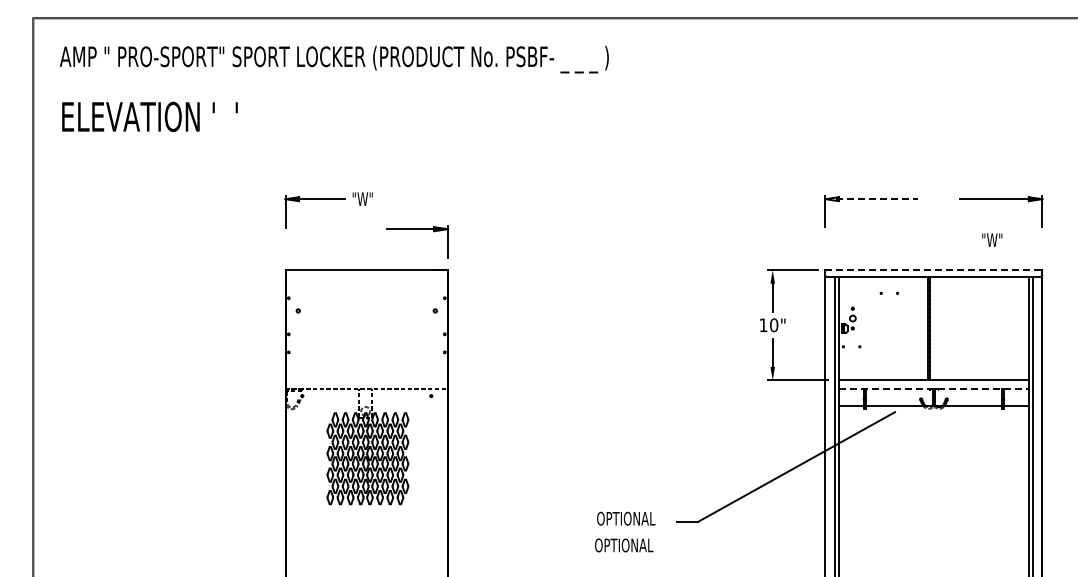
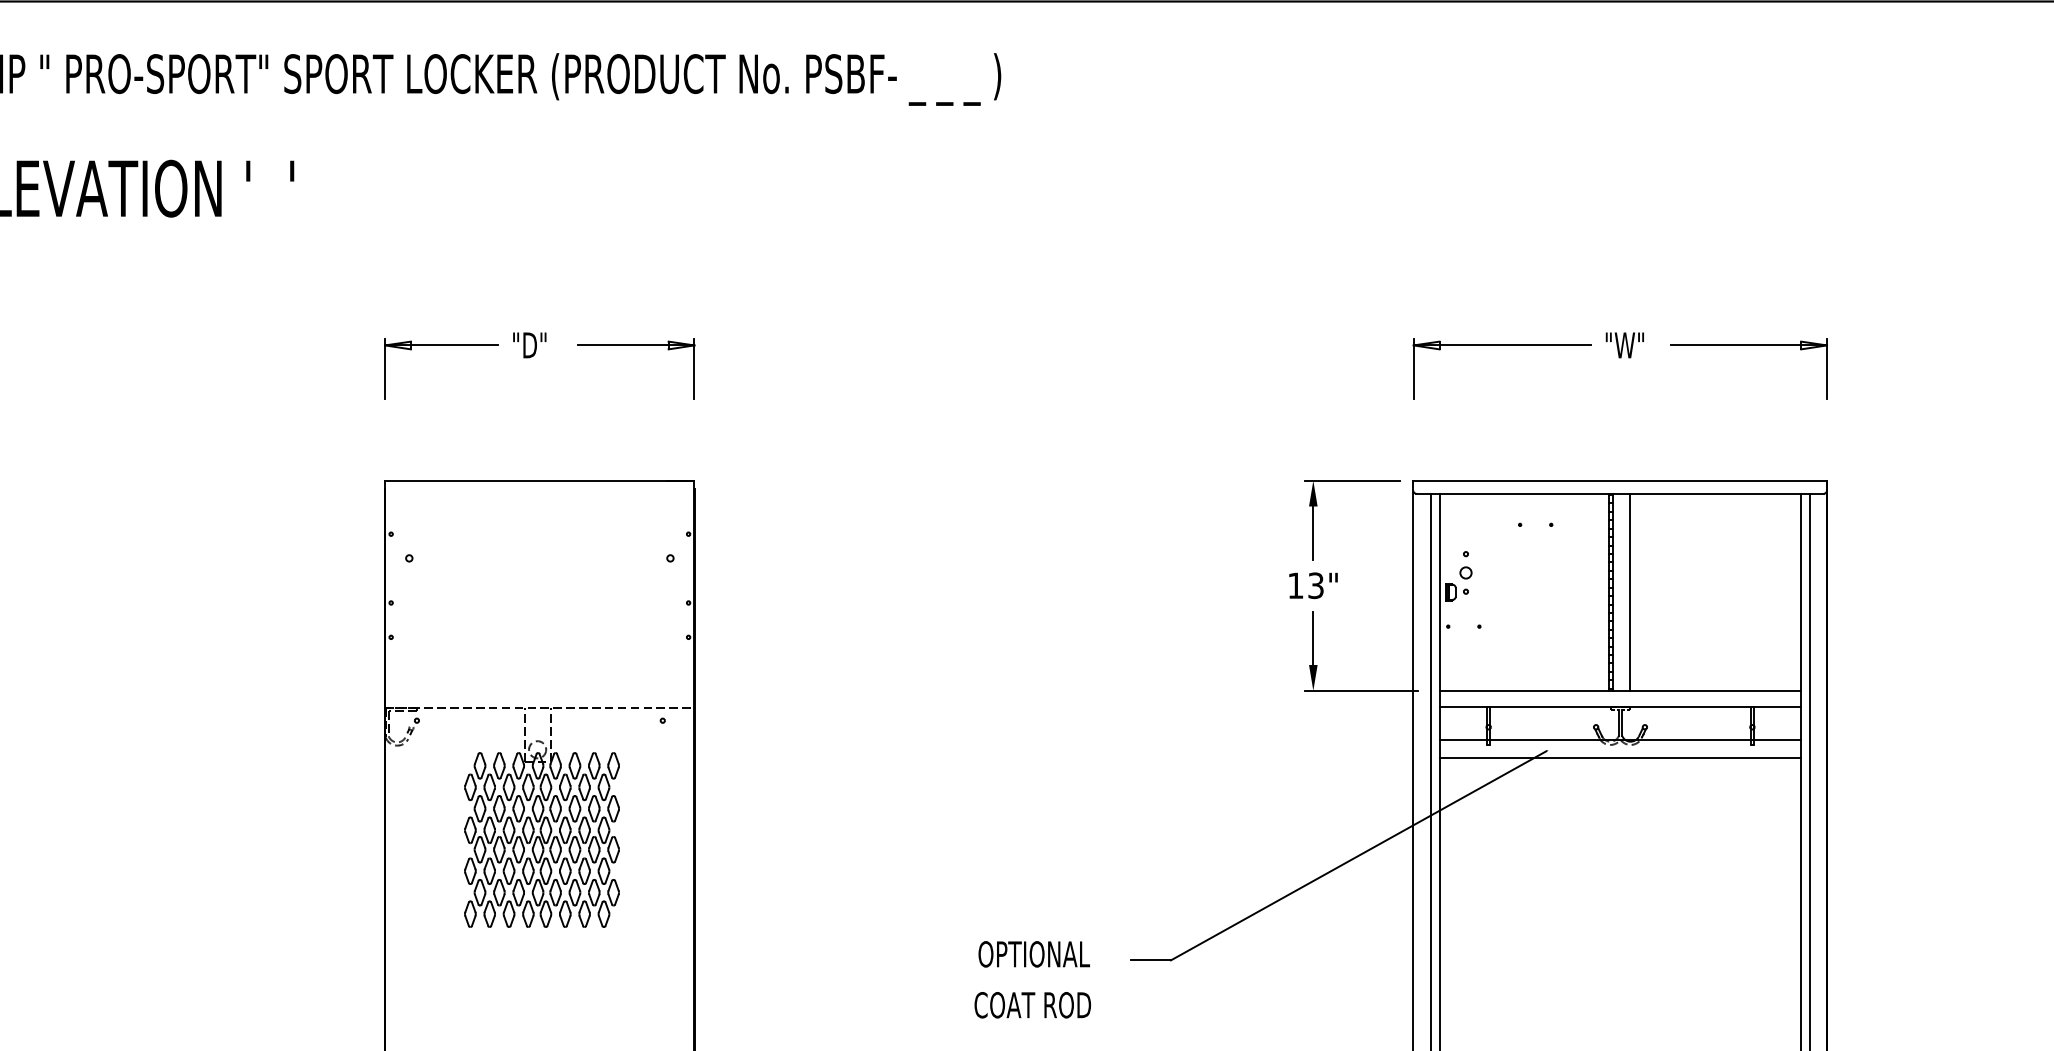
text: (364, 198) -> (535, 344), "W" -> "D"
line: (872, 199) -> (1503, 346), dashed -> solid
part: (417, 229) -> (636, 346), moved
text: (992, 239) -> (1625, 344), moved
line: (933, 270) -> (1619, 481), dashed -> solid
text: (774, 325) -> (1316, 586), 10" -> 13"
line: (939, 328) -> (1631, 591), added
line: (933, 389) -> (1619, 708), dashed -> solid
line: (933, 415) -> (1619, 757), added
text: (627, 545) -> (1036, 1005), OPTIONAL -> COAT ROD

